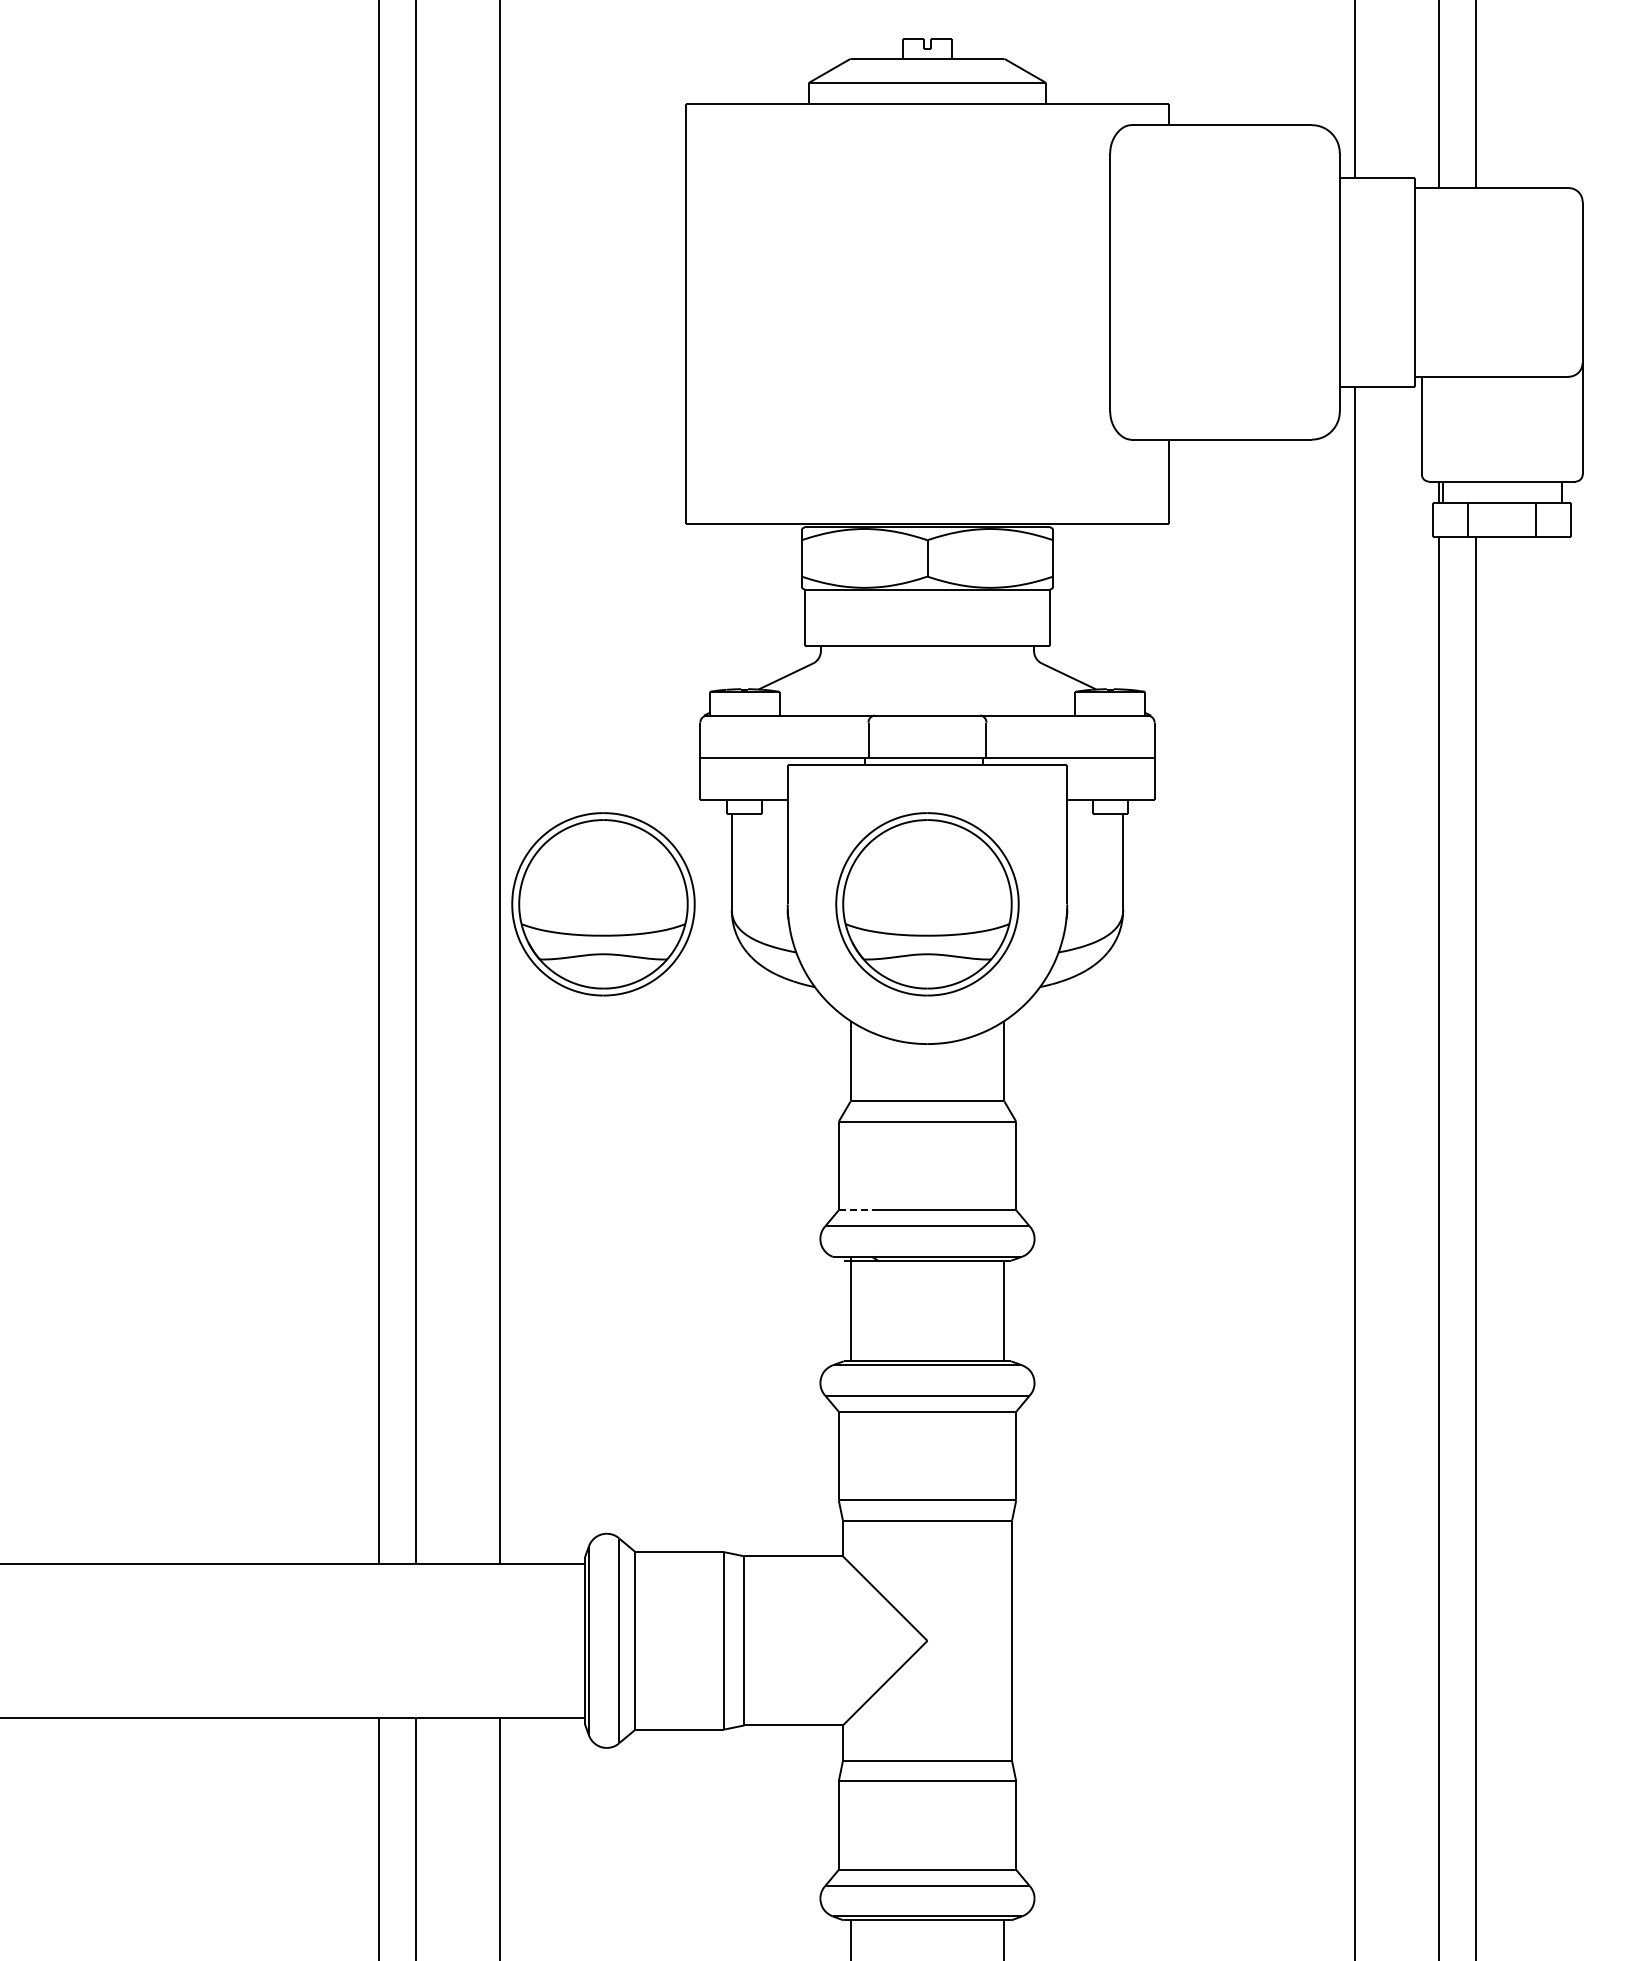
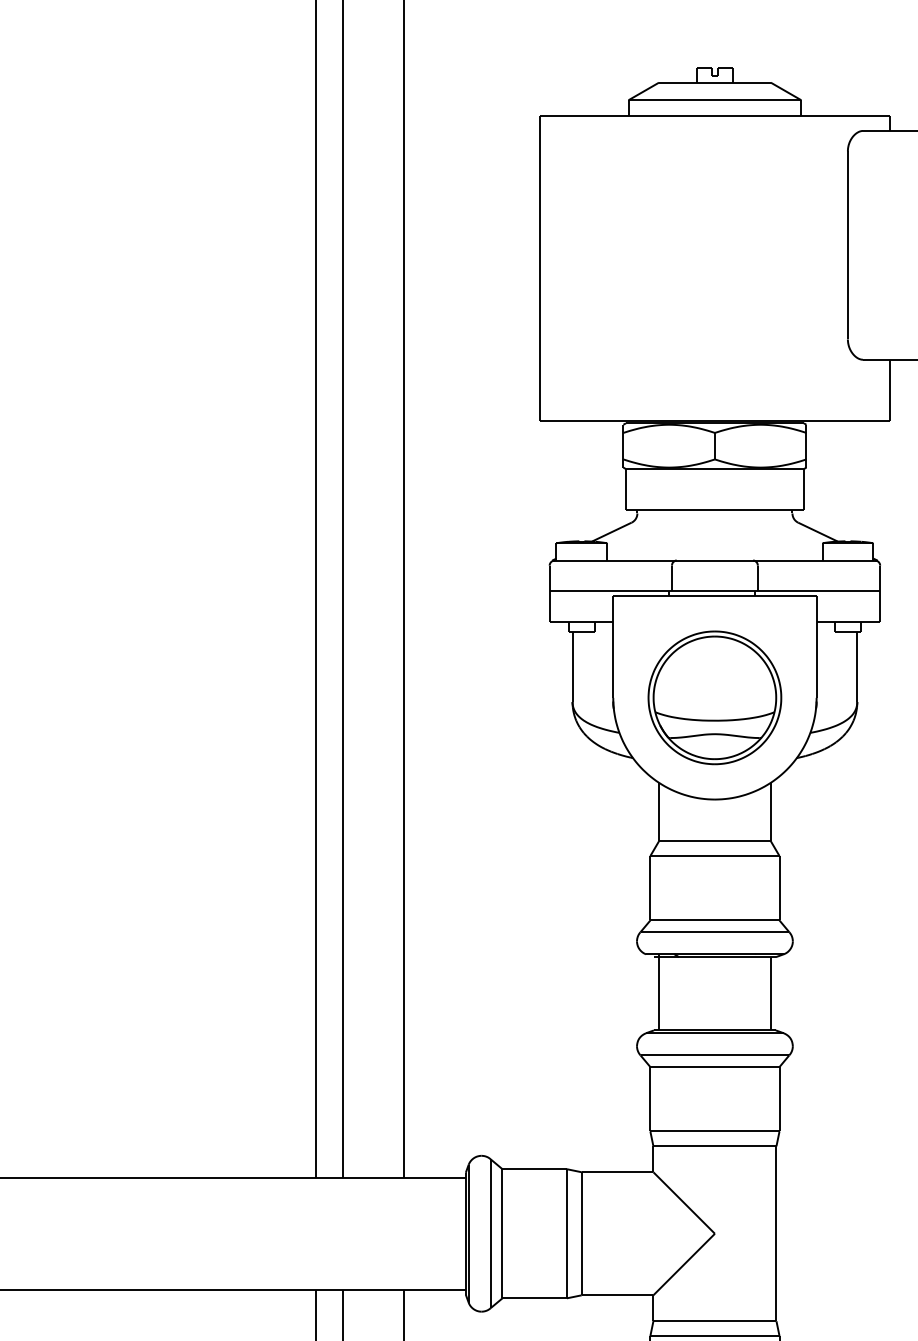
part: (603, 904) -> (479, 697), removed
line: (857, 1210) -> (664, 920), dashed -> solid

